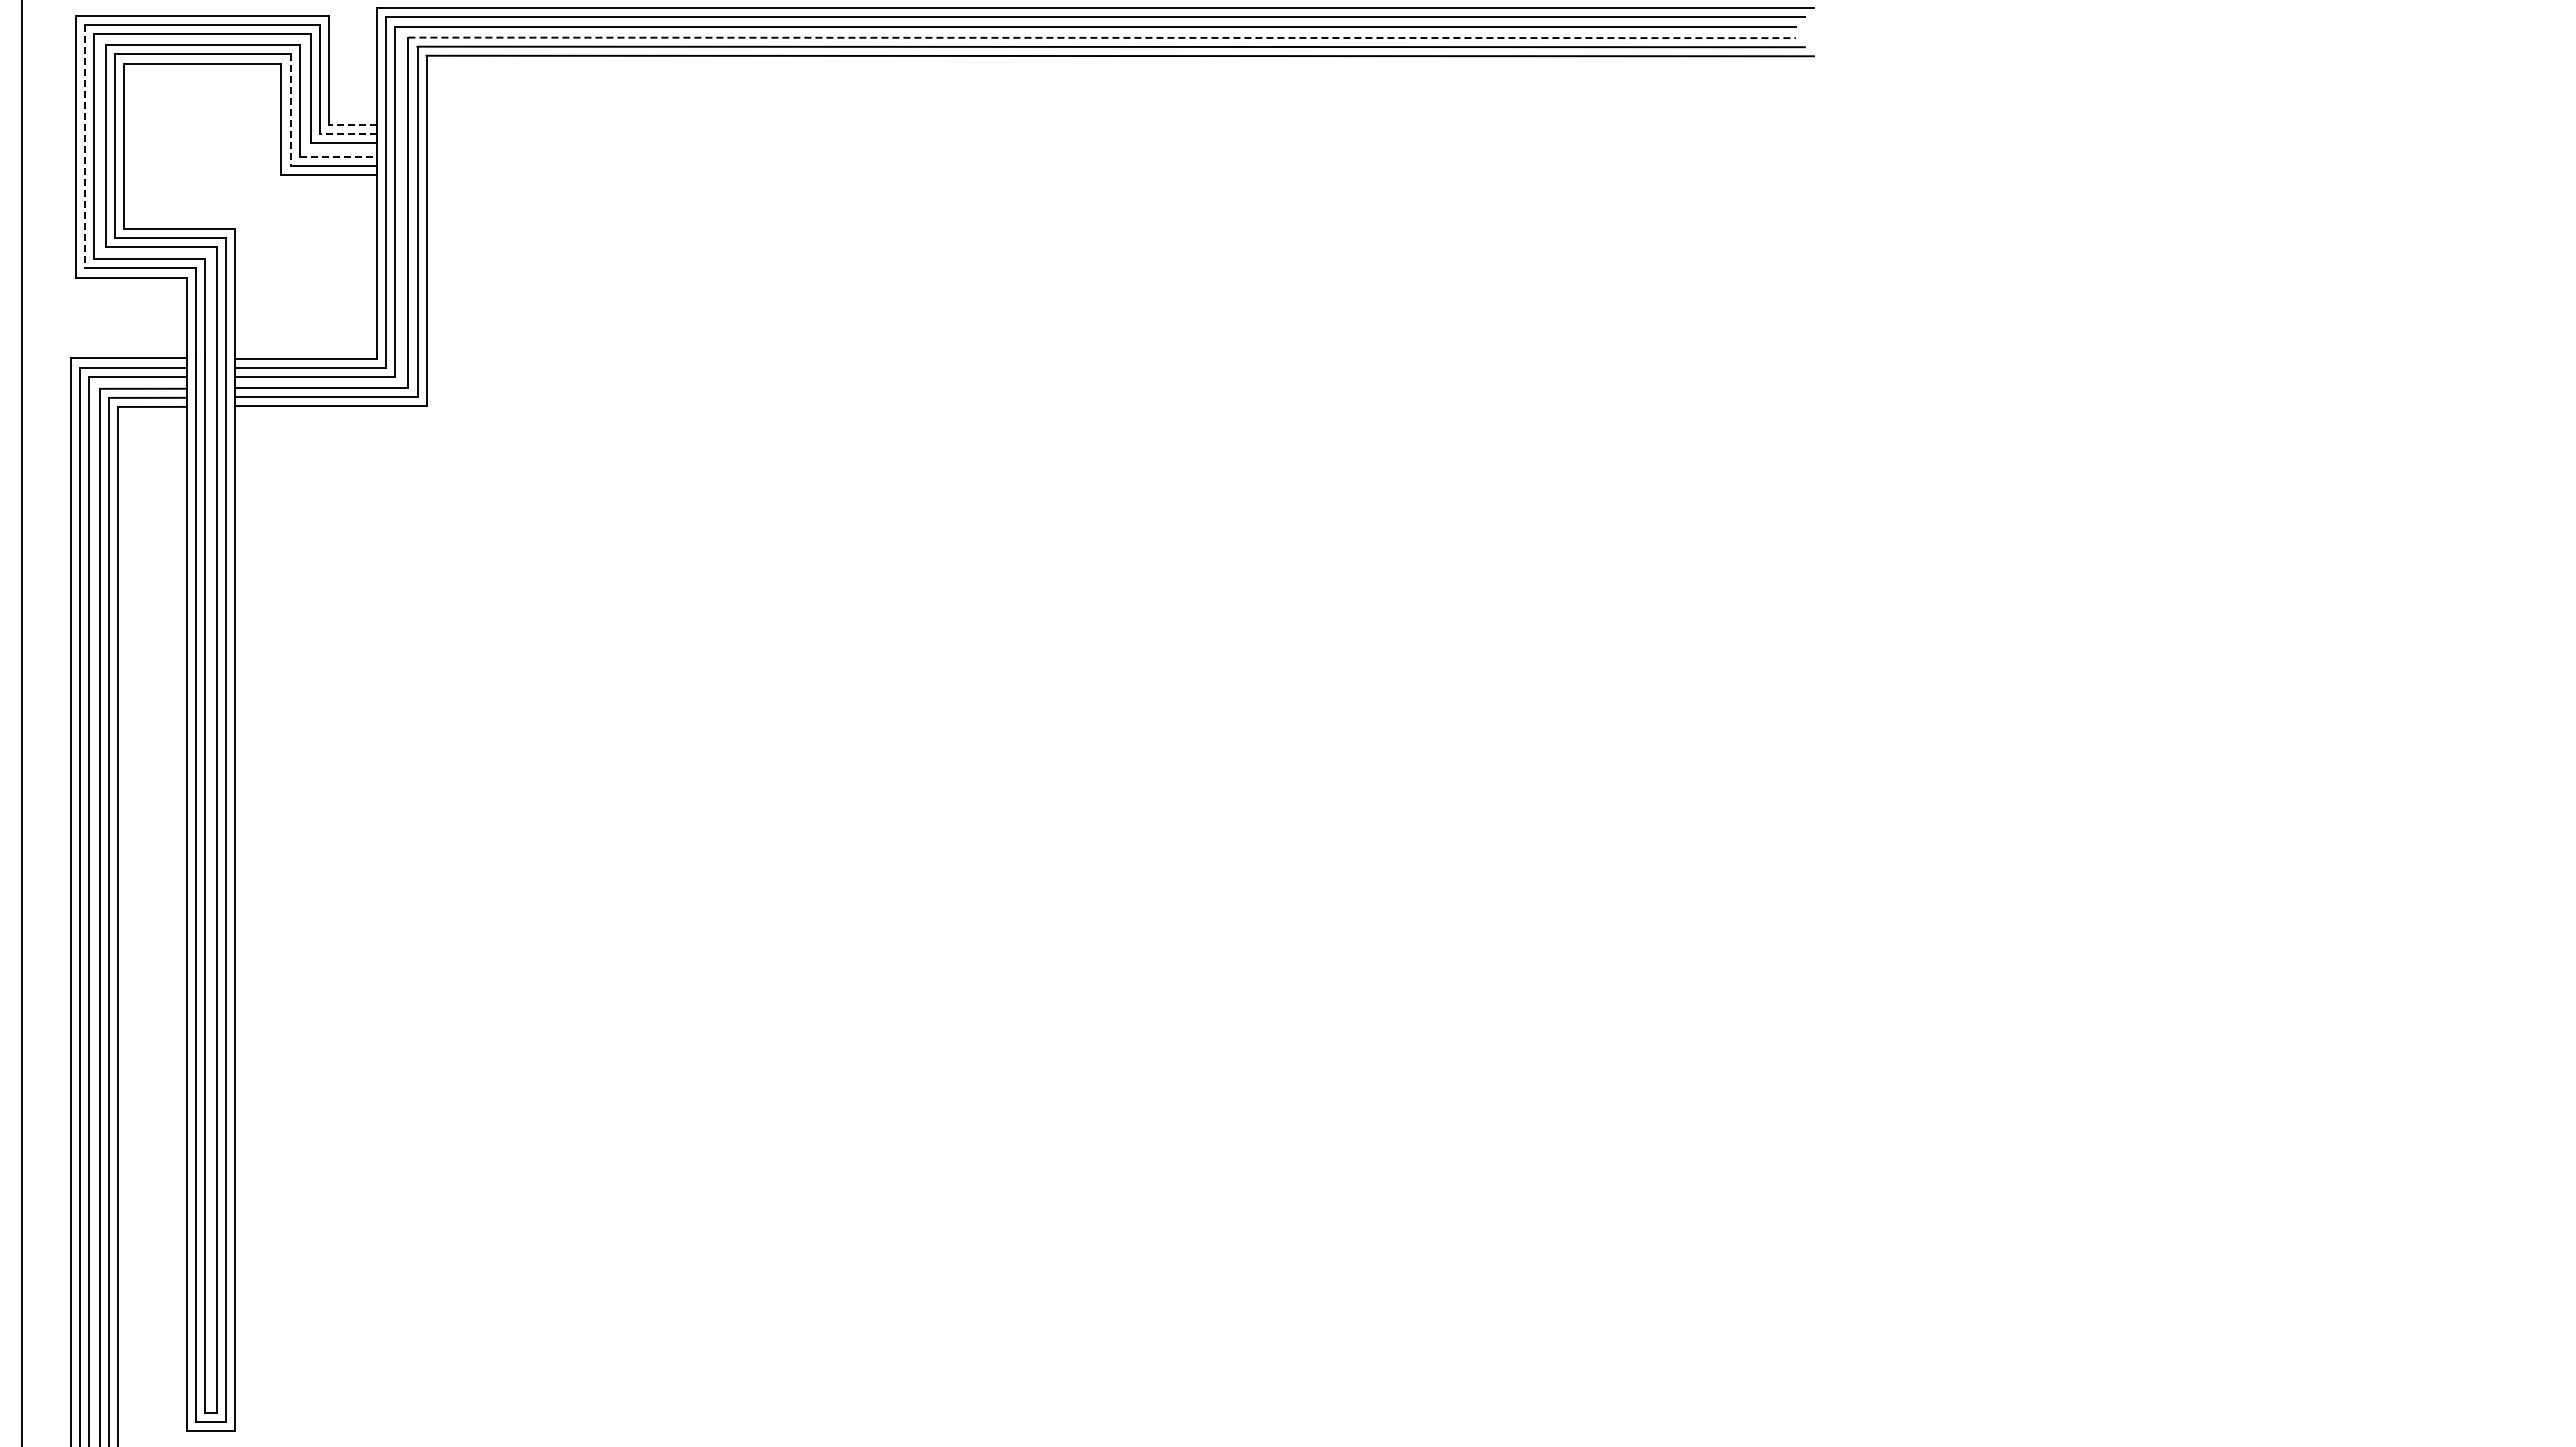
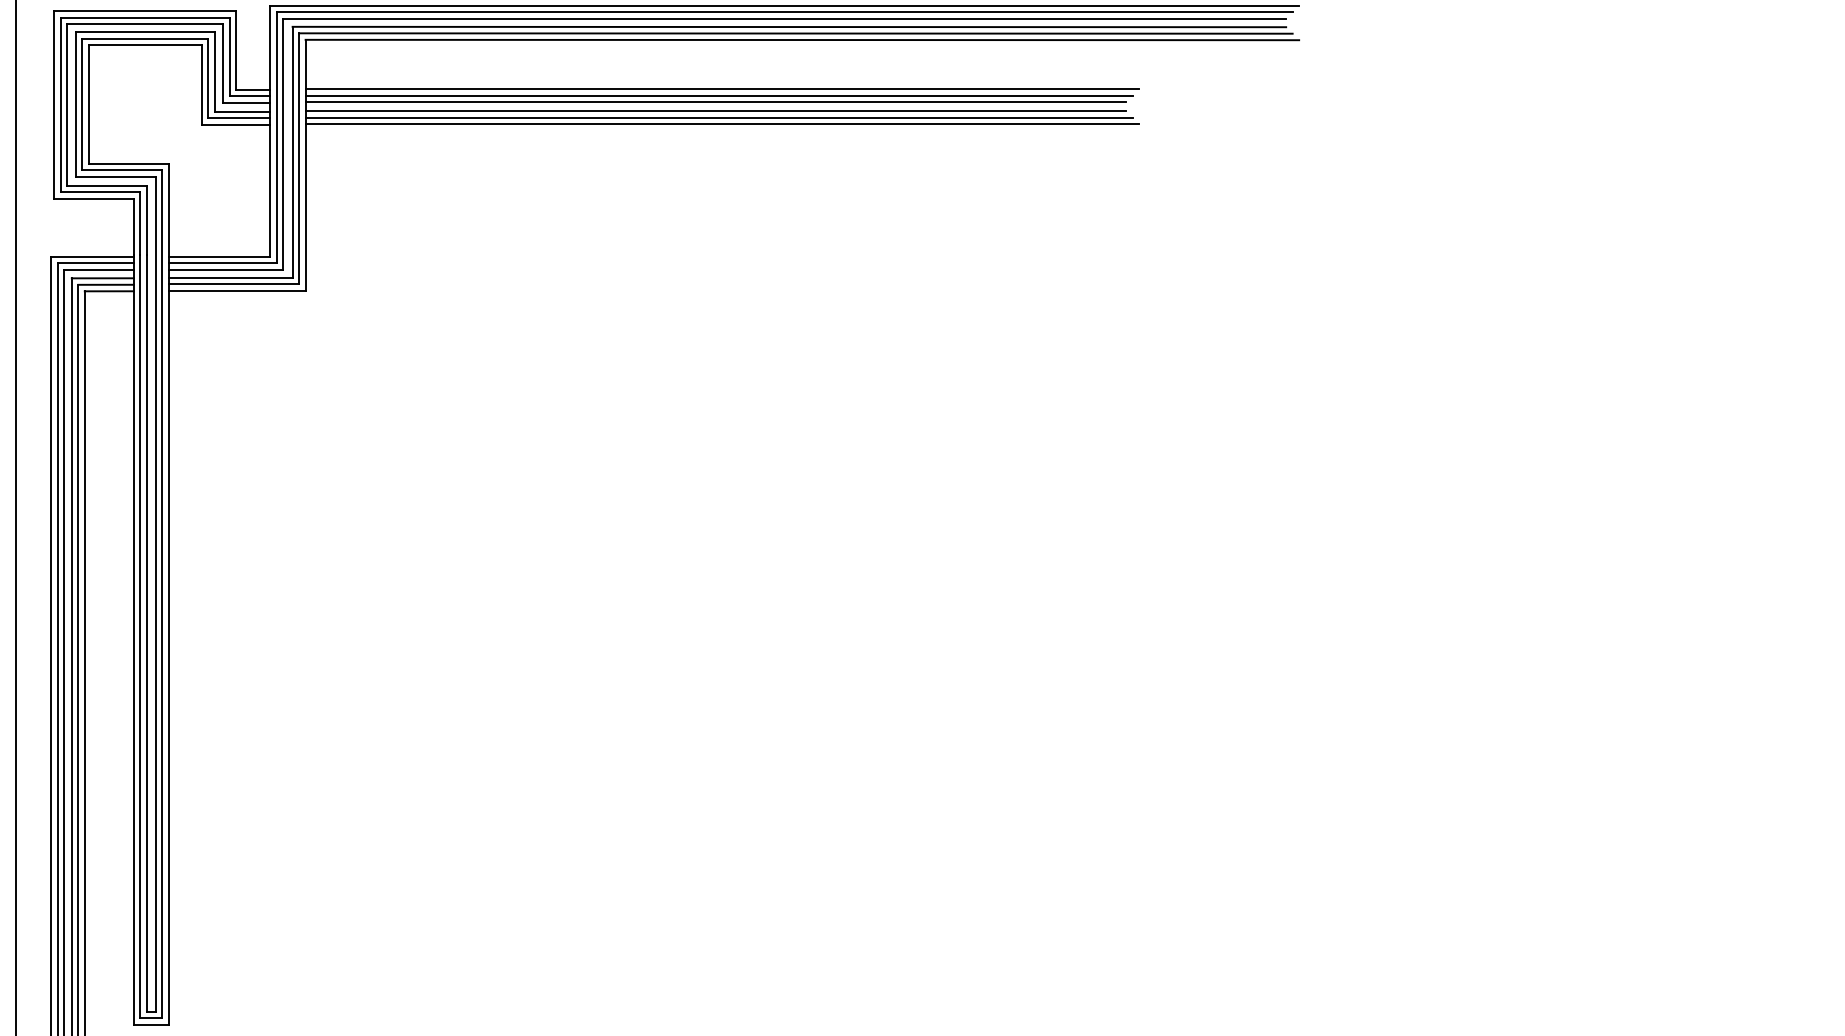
line: (1102, 37) -> (789, 26), dashed -> solid
line: (290, 110) -> (208, 79), dashed -> solid
line: (353, 125) -> (253, 89), dashed -> solid
line: (1008, 125) -> (722, 89), added
line: (348, 134) -> (249, 96), dashed -> solid
line: (1003, 134) -> (718, 96), added
line: (999, 143) -> (715, 102), added
line: (84, 146) -> (60, 104), dashed -> solid
line: (999, 155) -> (715, 111), added
line: (338, 156) -> (242, 111), dashed -> solid
line: (1003, 164) -> (718, 117), added
line: (1008, 173) -> (722, 124), added

